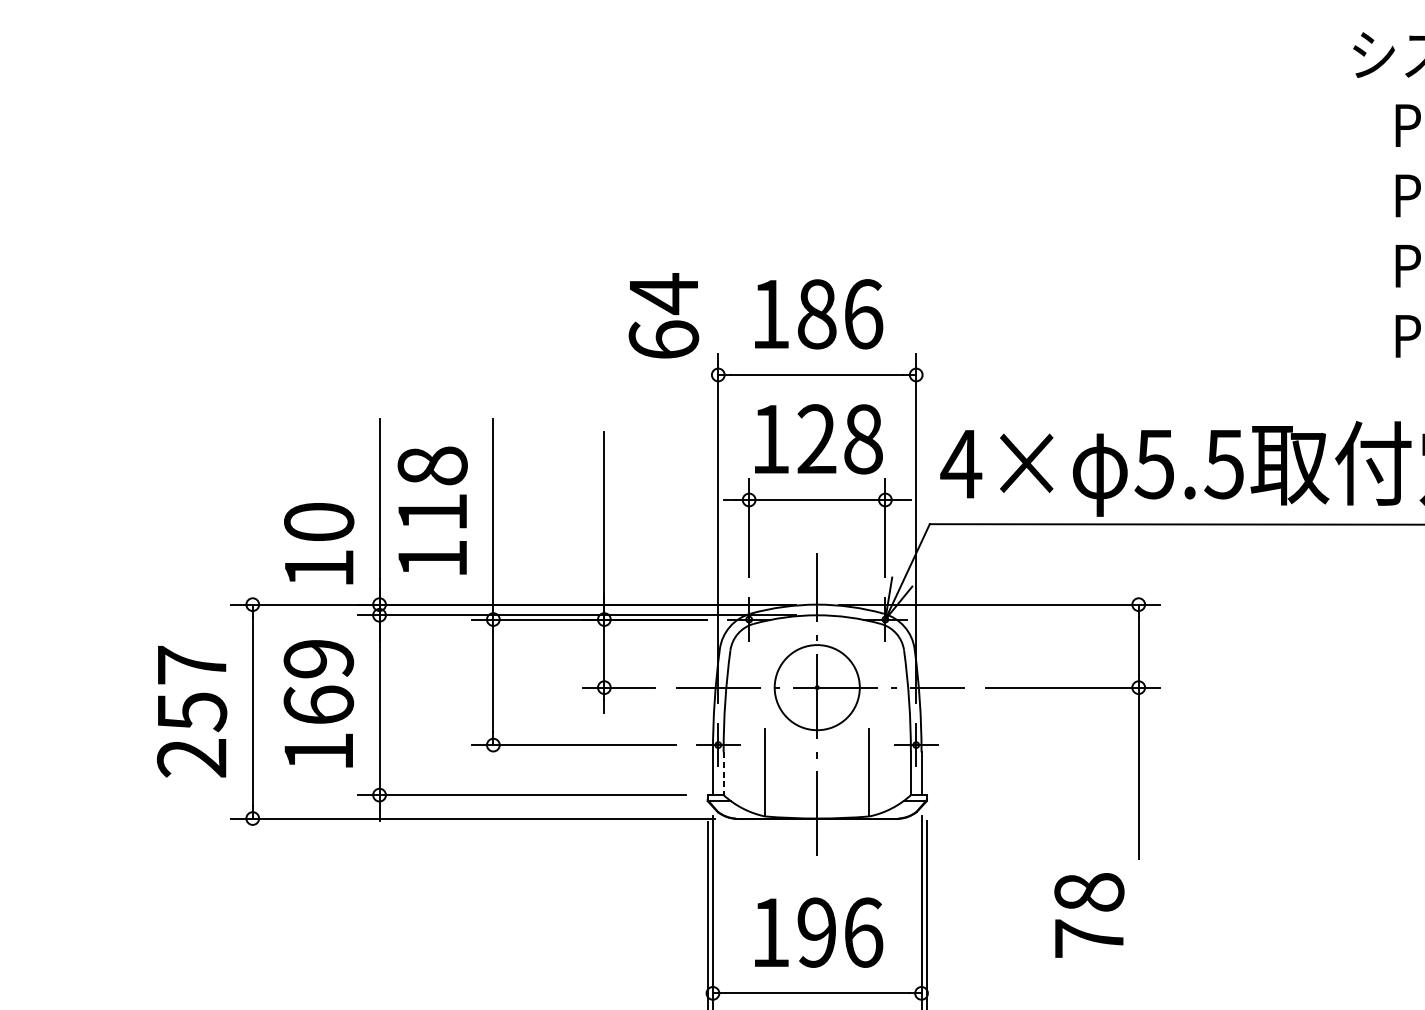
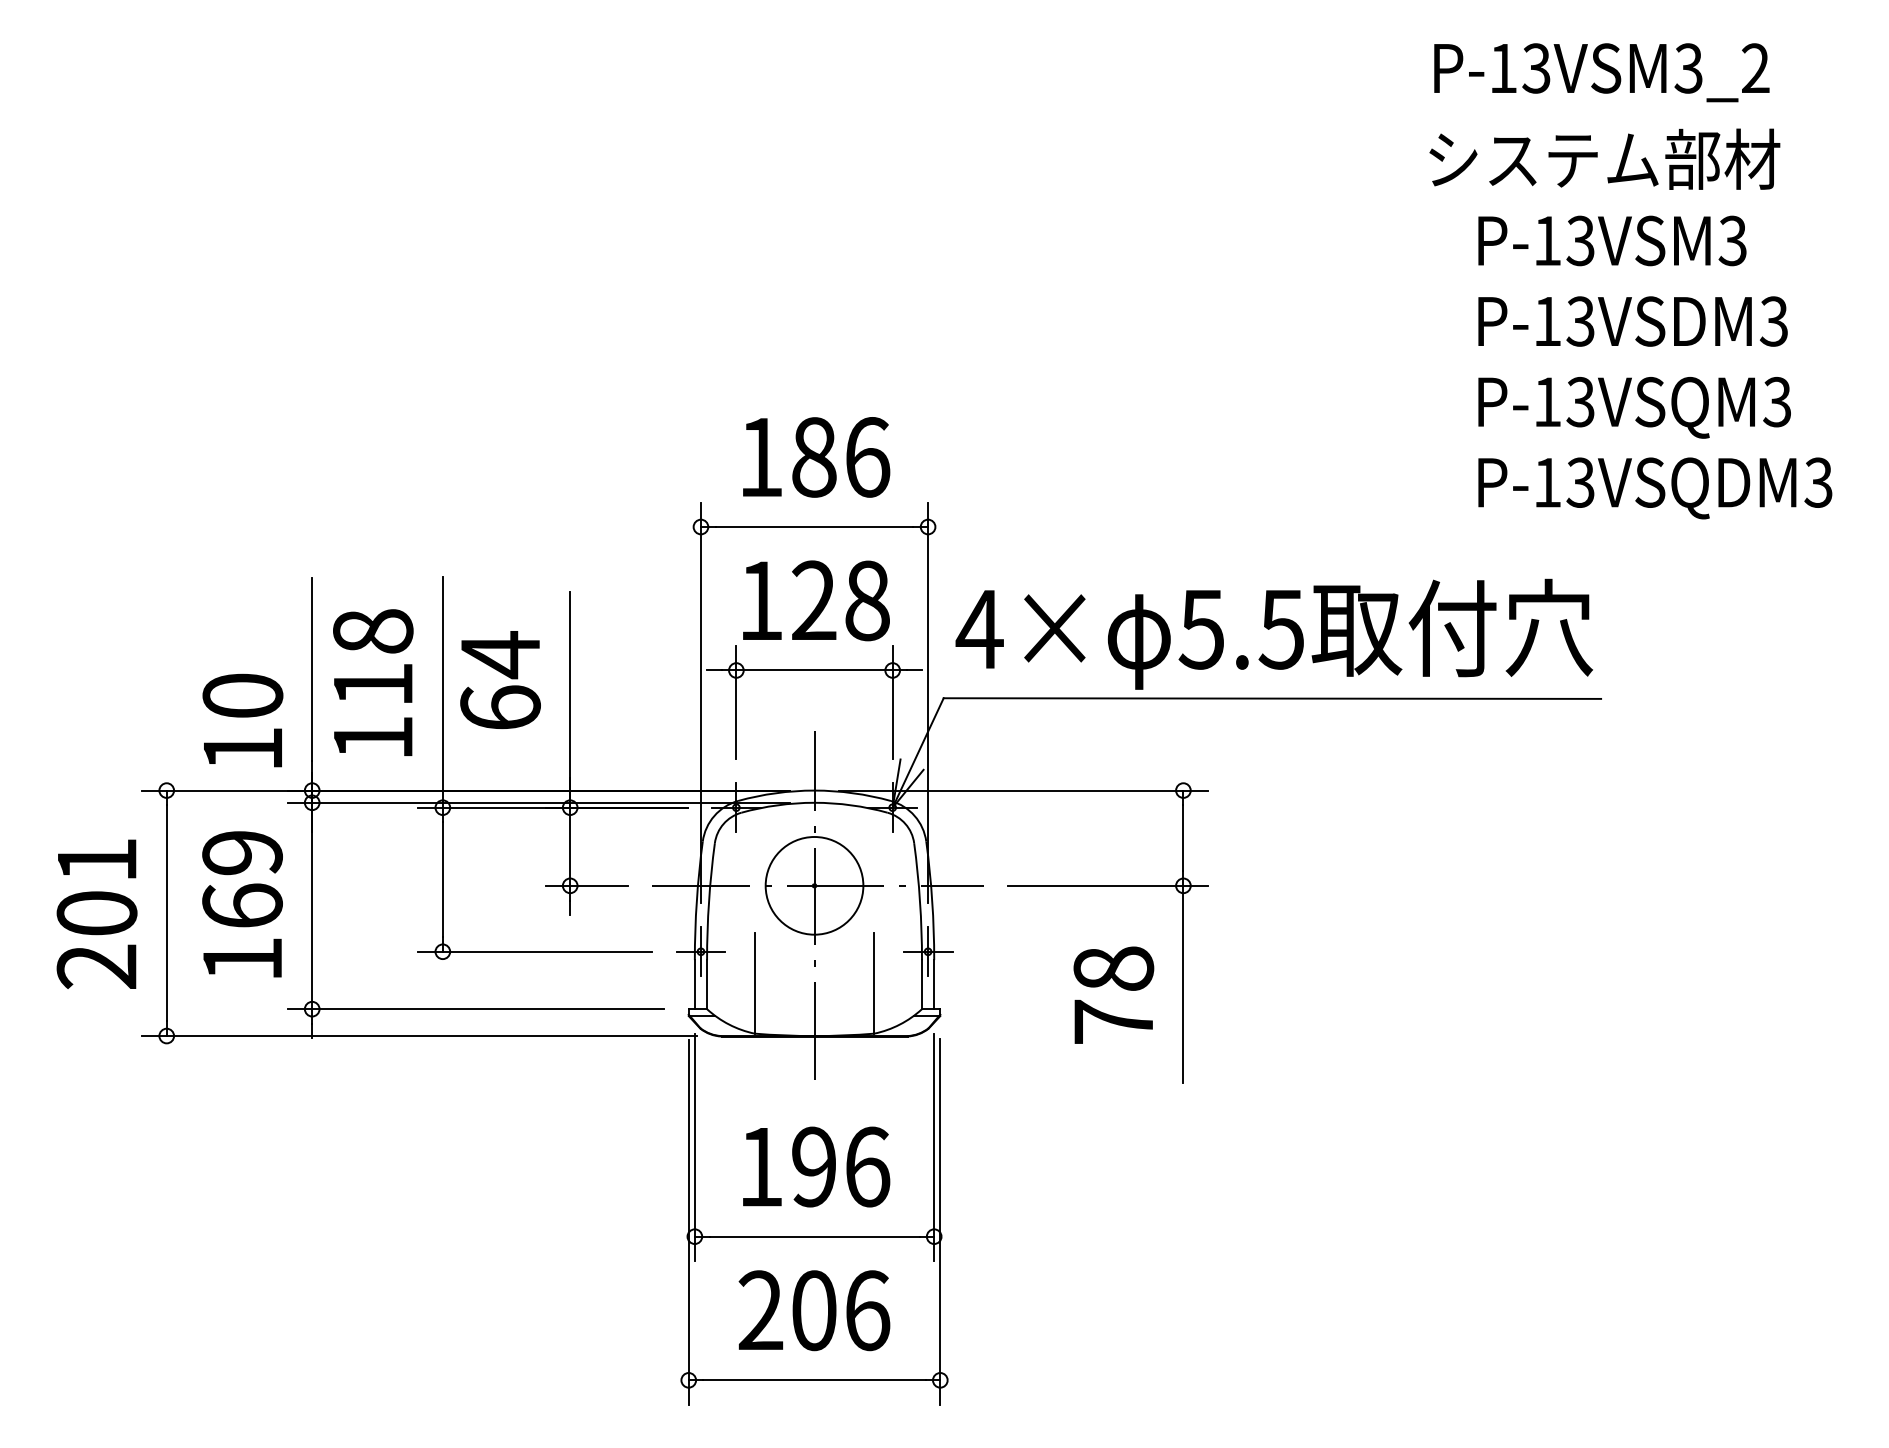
text: (663, 315) -> (500, 679), moved
text: (191, 689) -> (96, 887), 257 -> 201
line: (723, 773) -> (707, 984), dashed -> solid
text: (1089, 914) -> (1113, 994), moved

